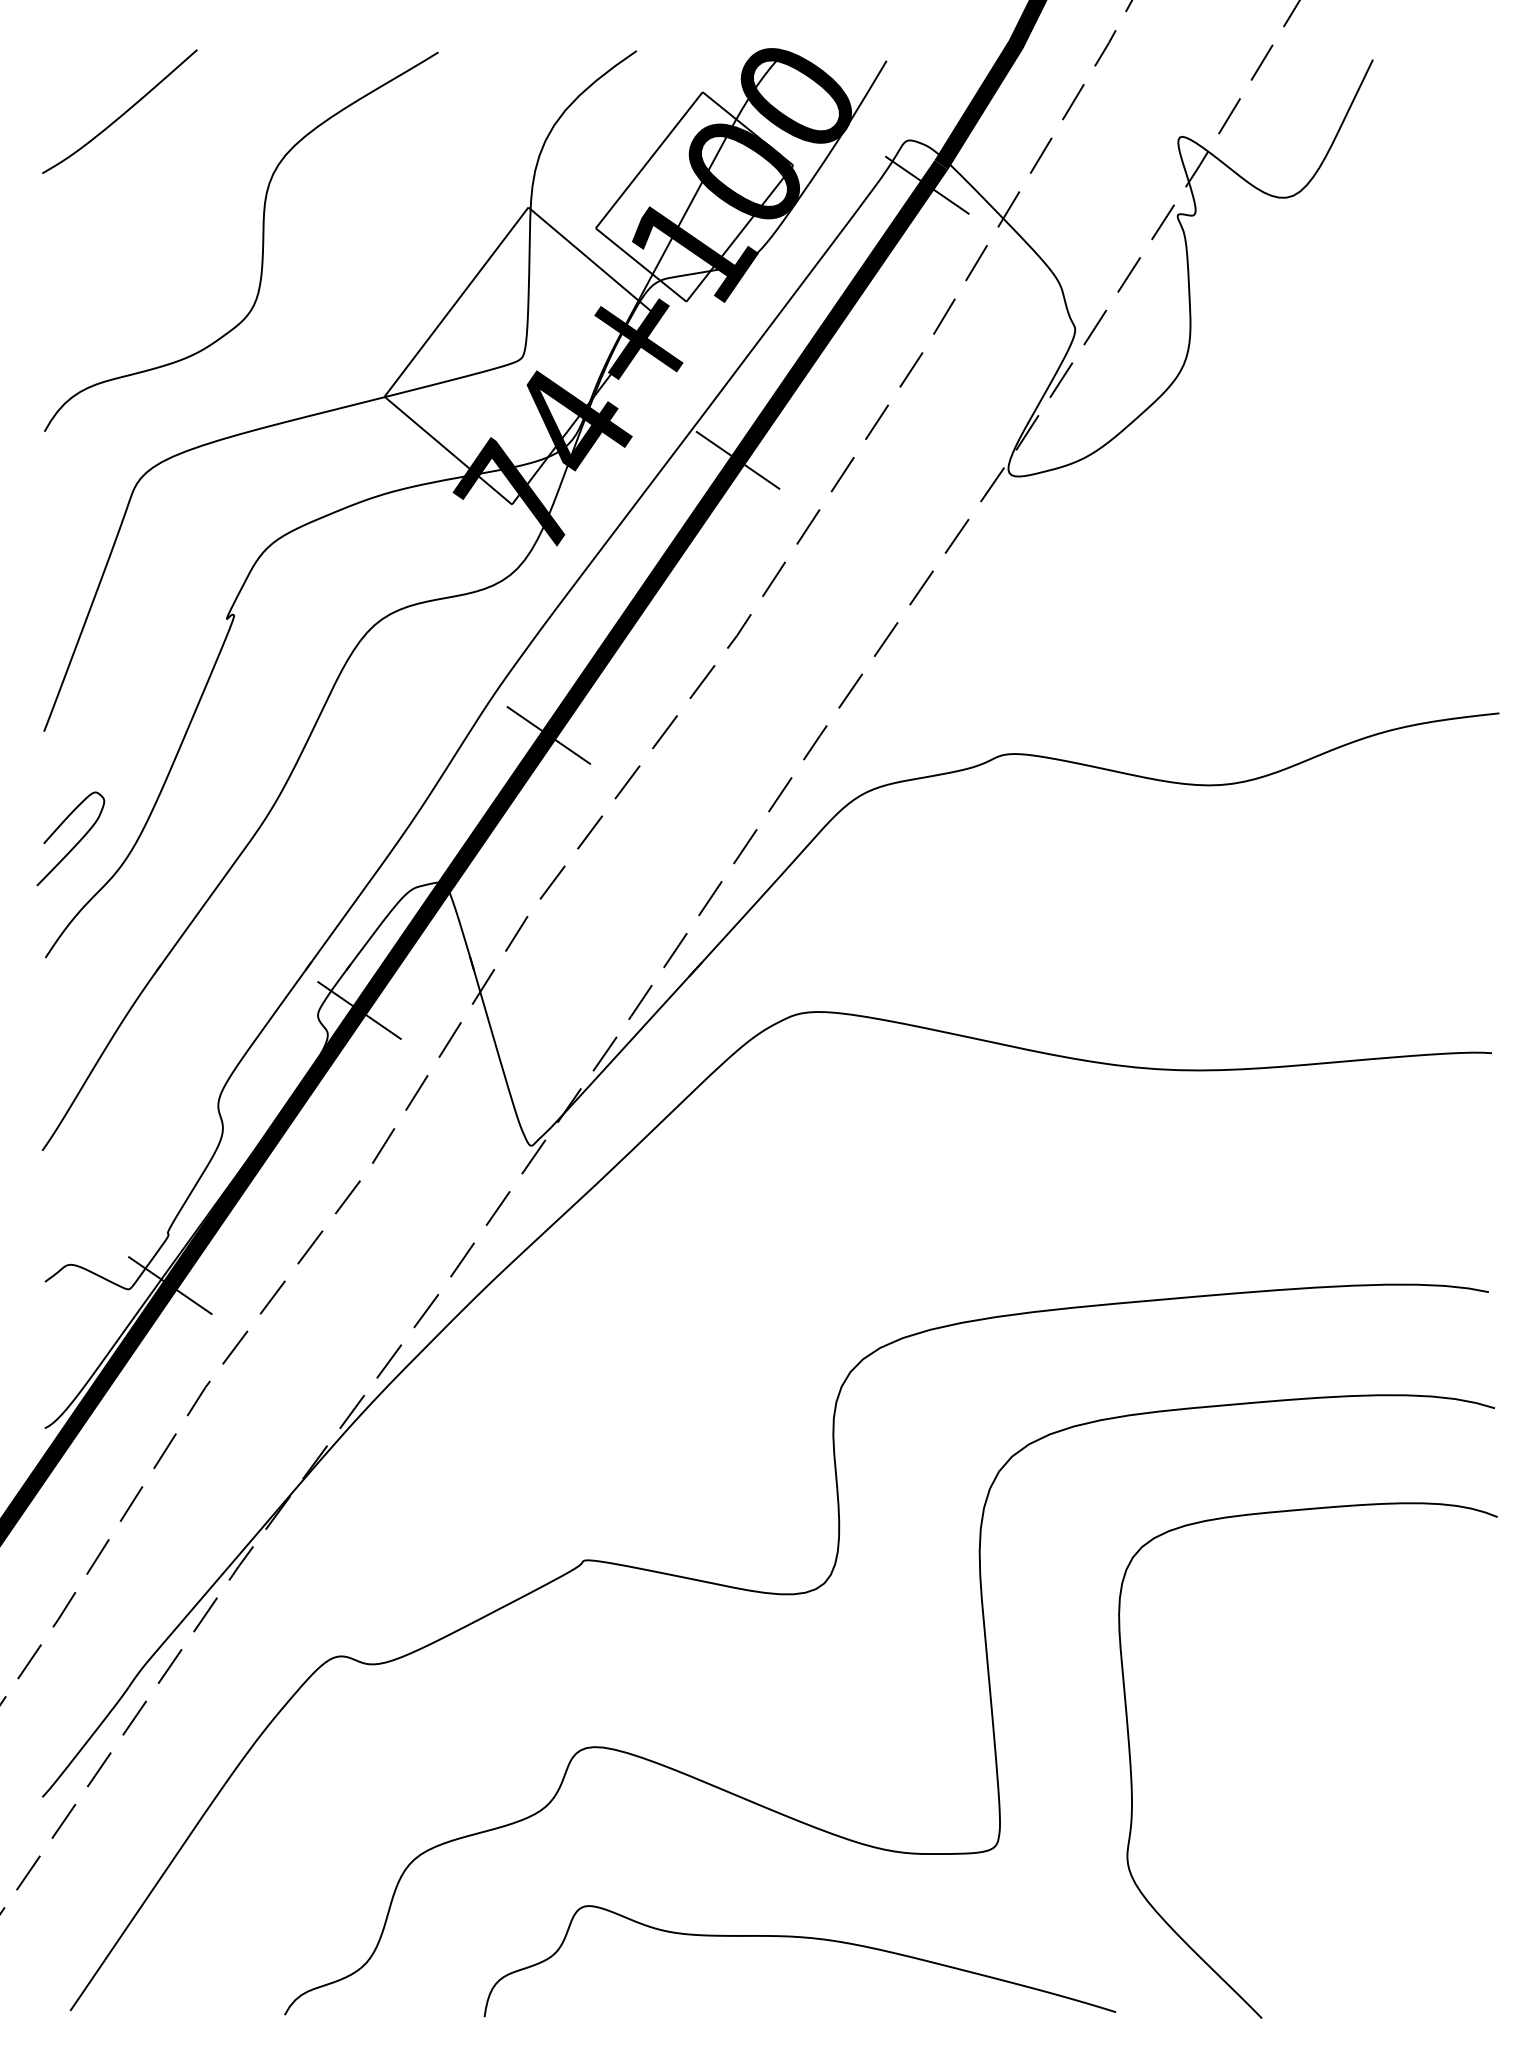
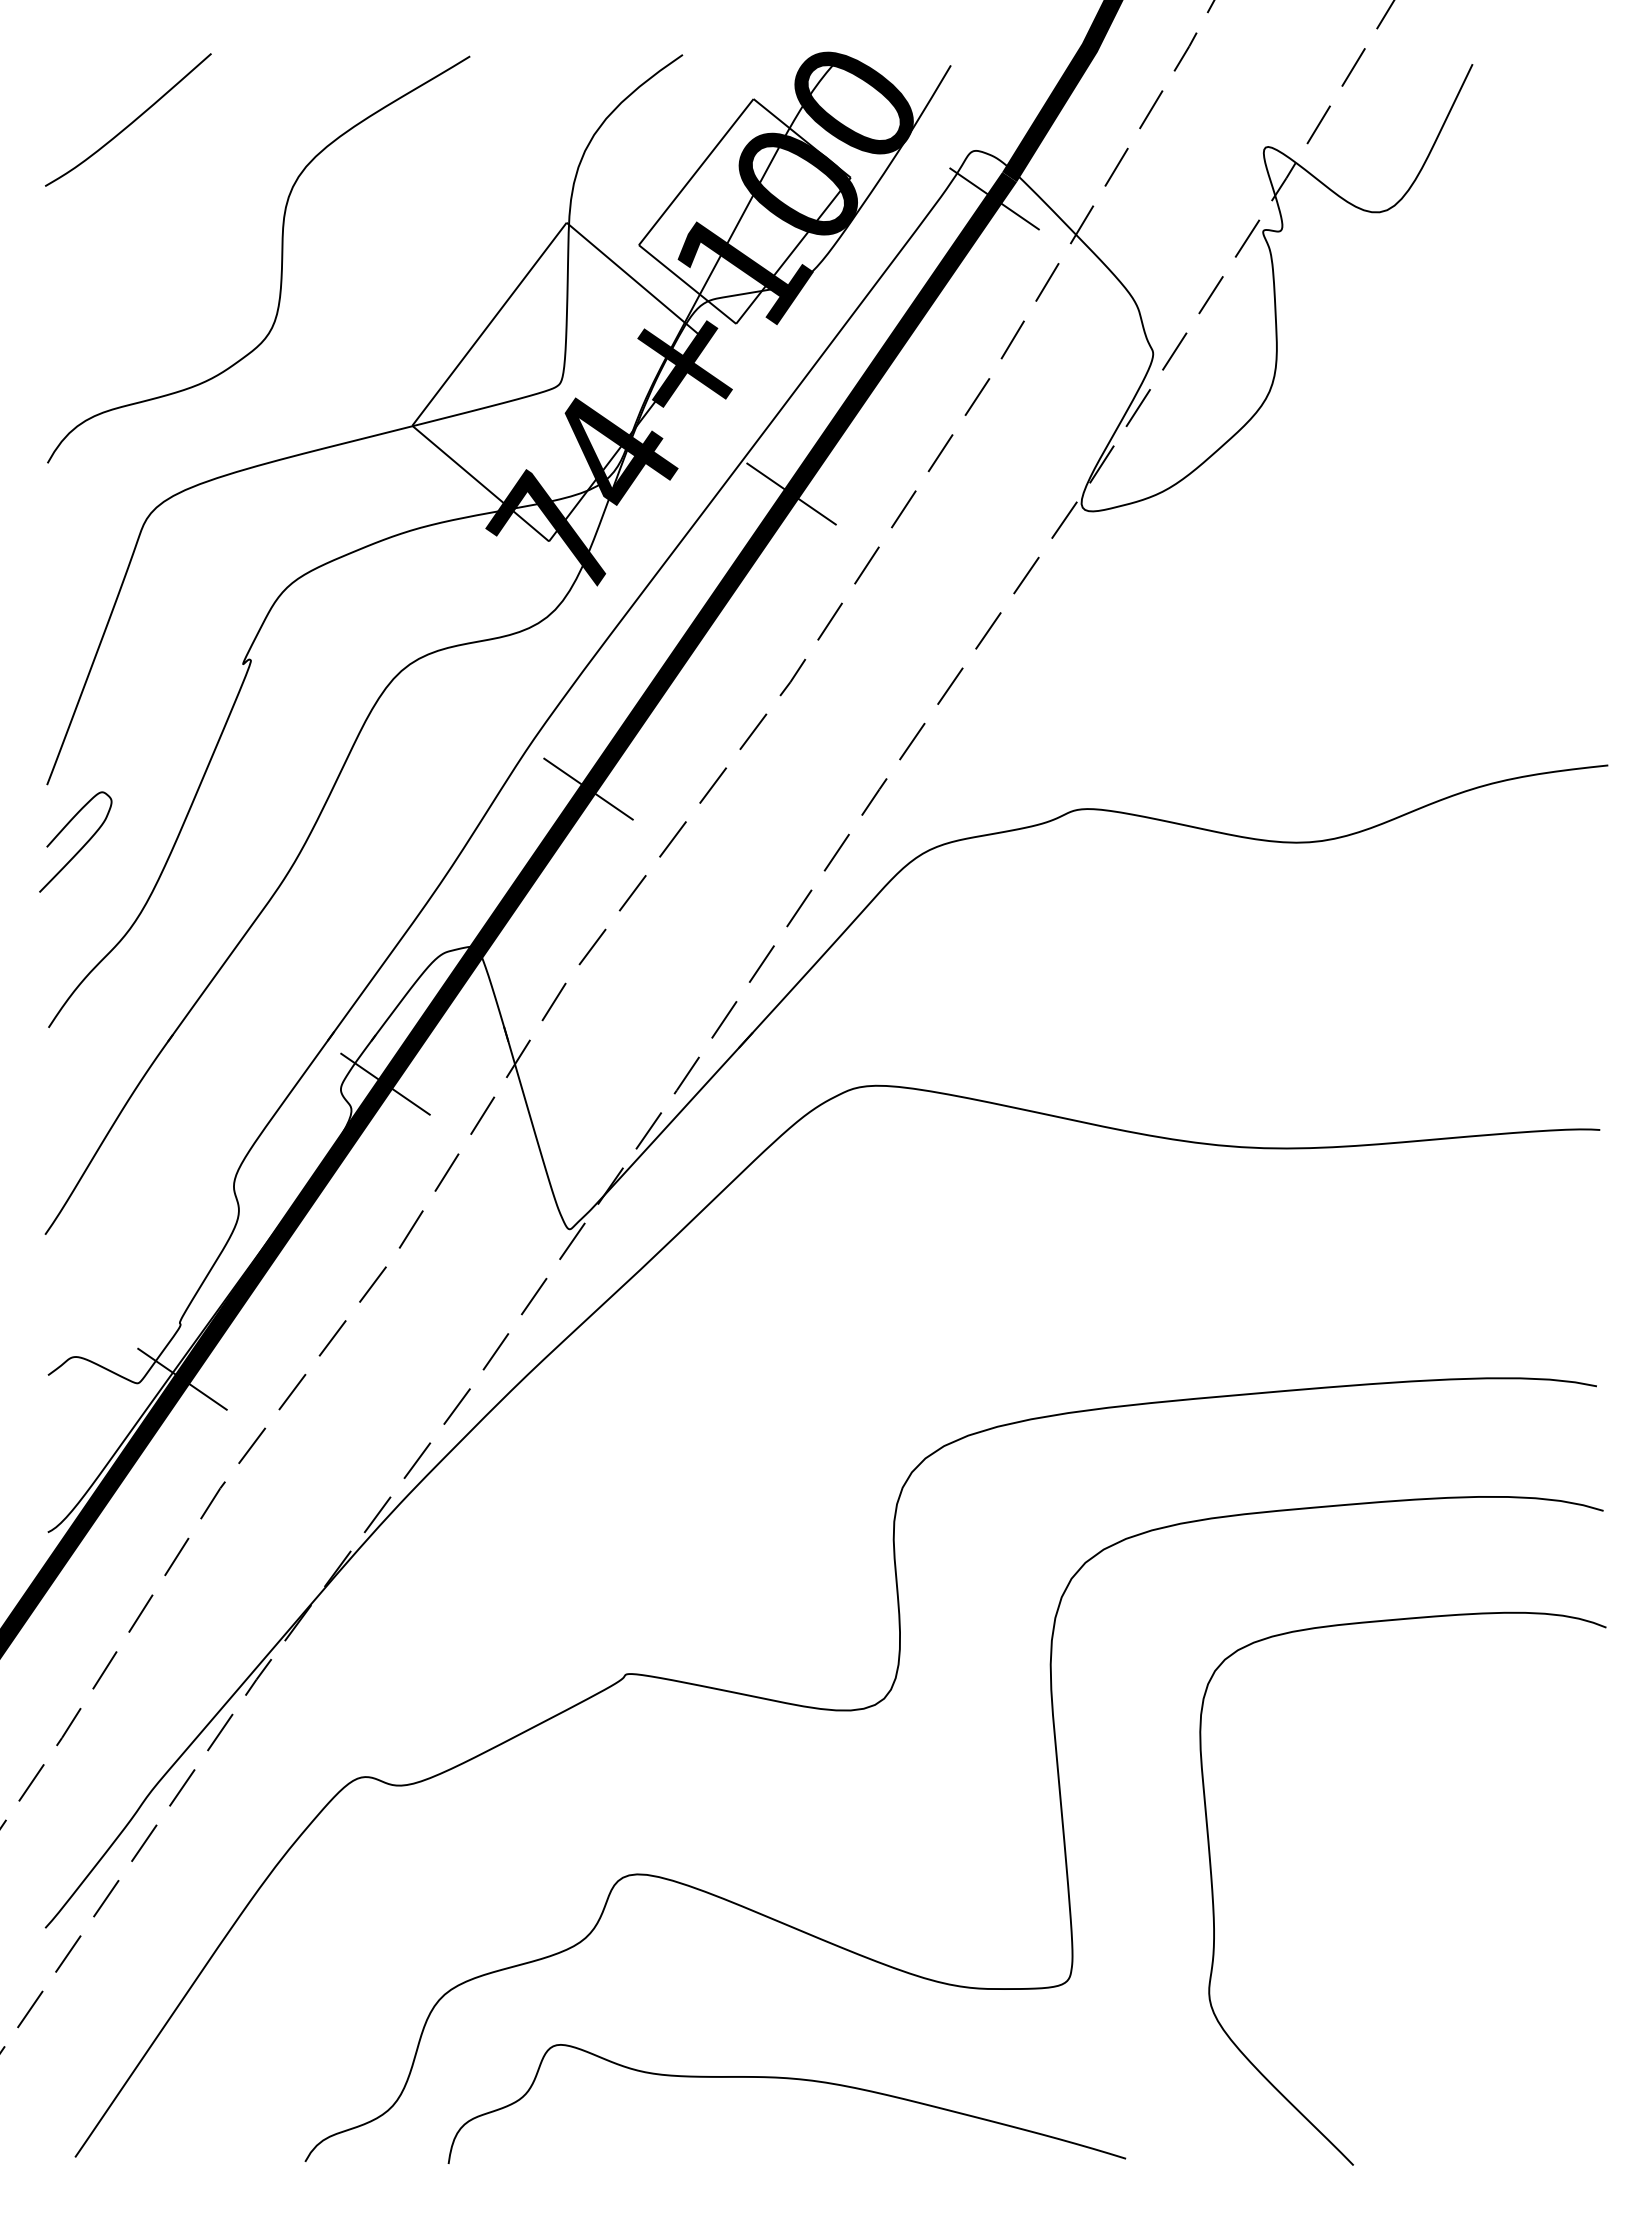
curve: (76, 843) -> (81, 847), moved
curve: (799, 1938) -> (786, 2079), moved

